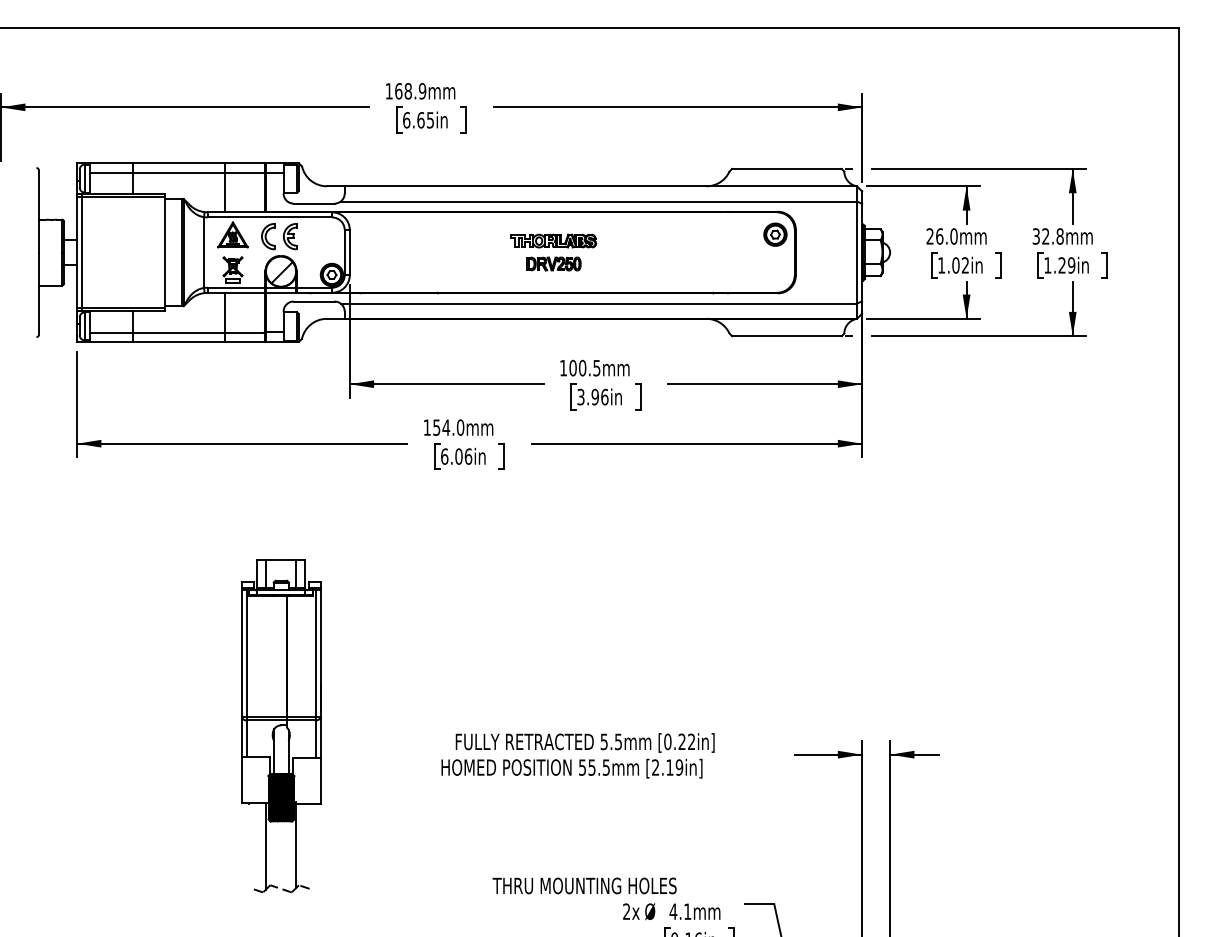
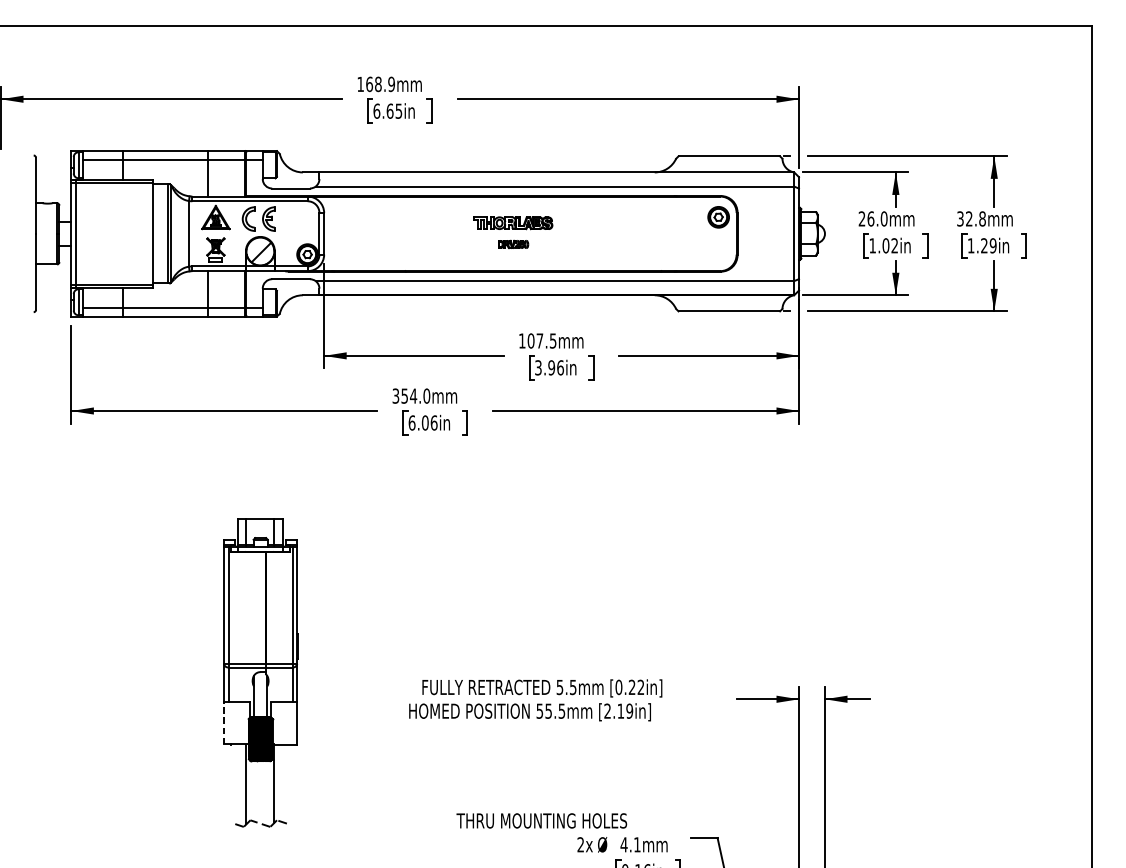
part: (553, 263) -> (512, 243), size x0.6
text: (582, 367) -> (539, 340), 100.5mm -> 107.5mm
text: (426, 427) -> (395, 395), 154.0mm -> 354.0mm
line: (241, 780) -> (223, 723), solid -> dashed

